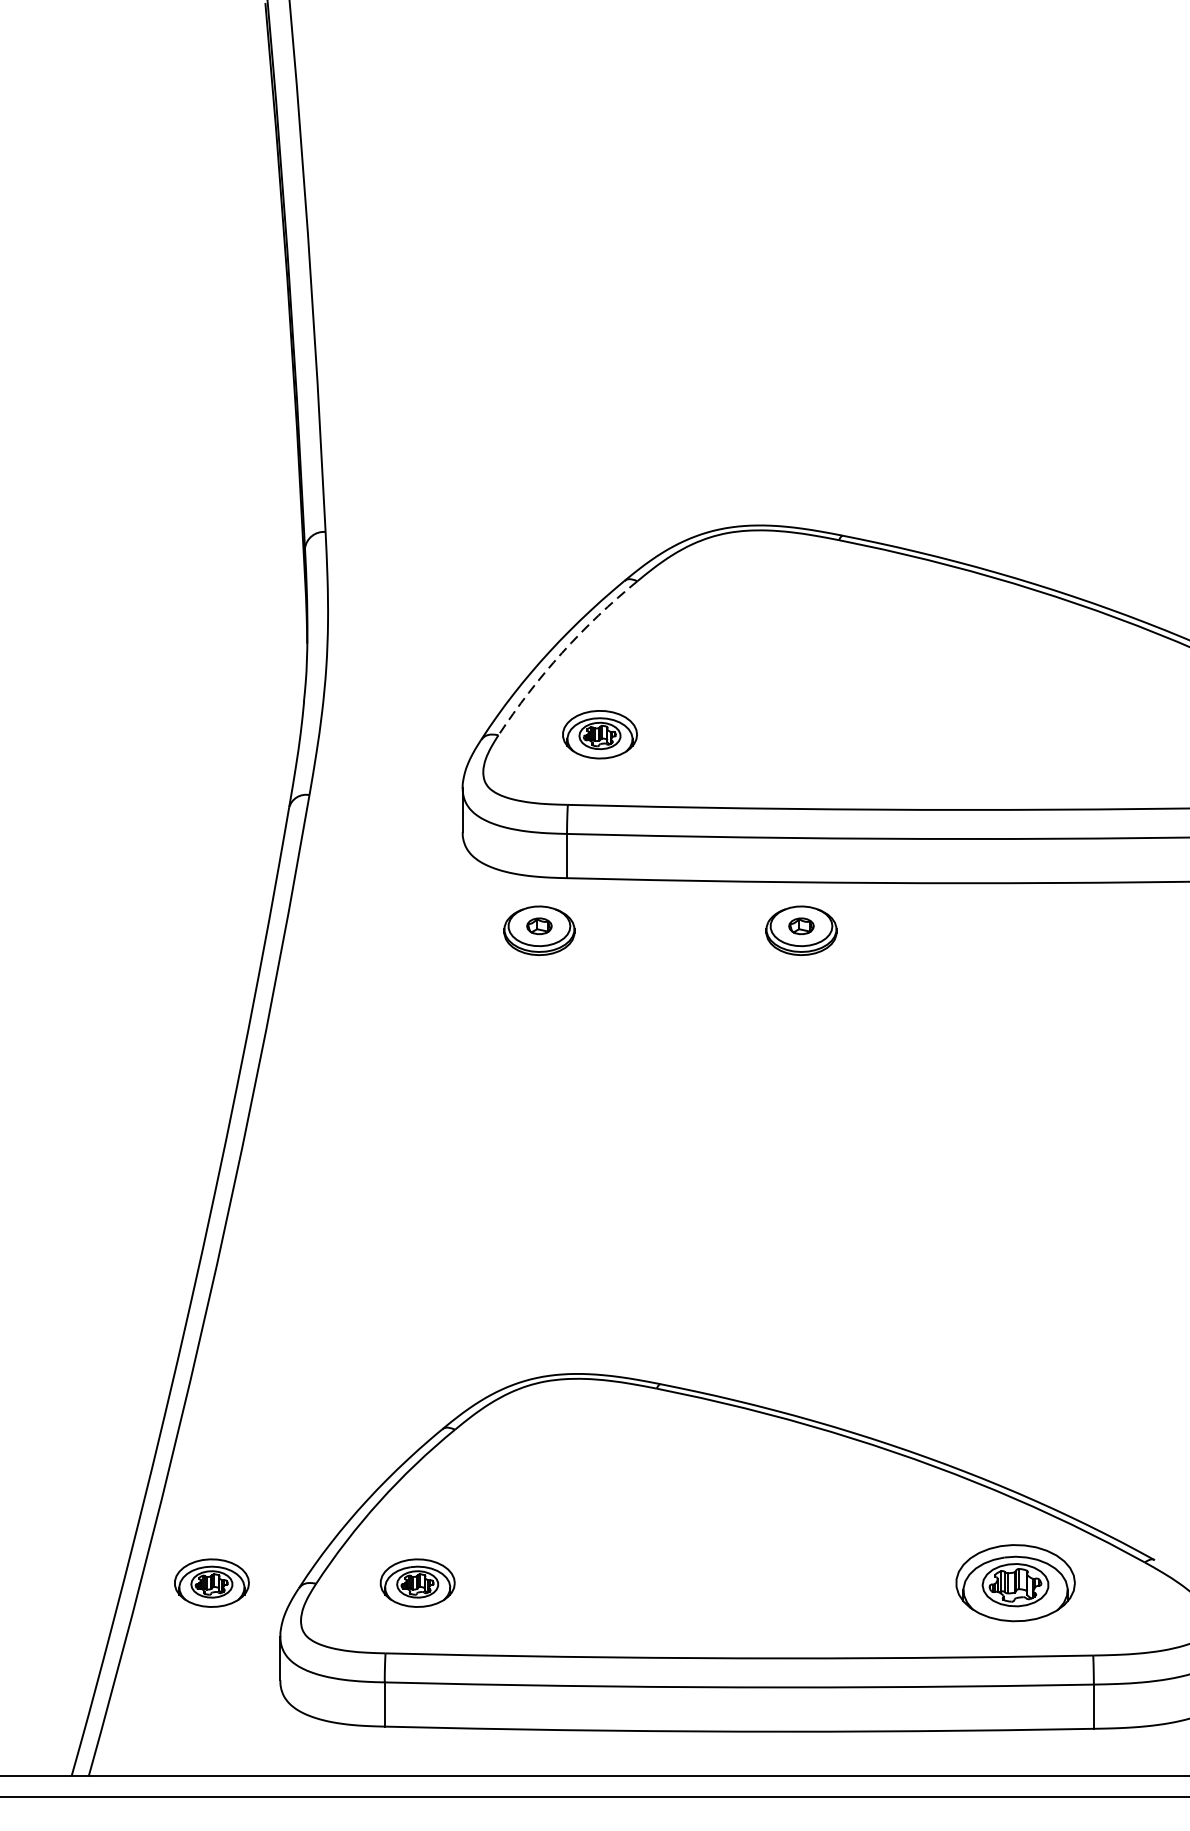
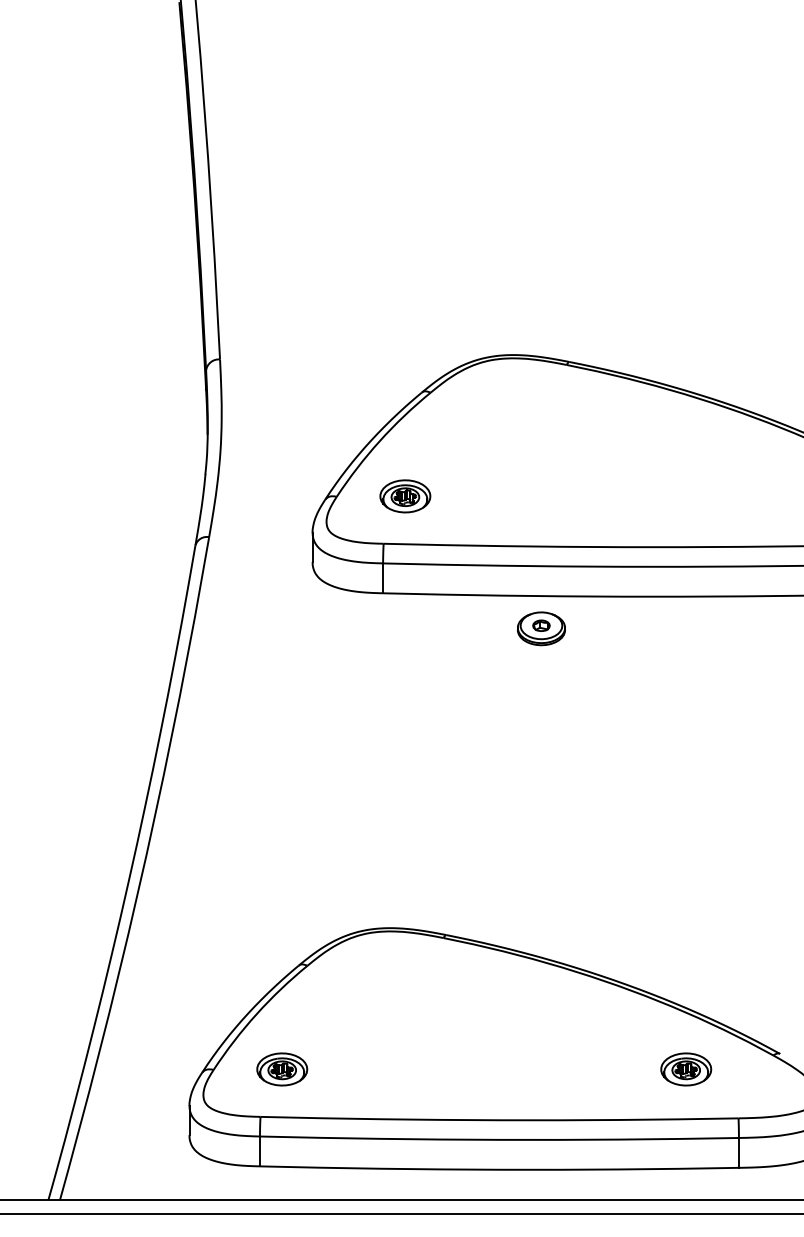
arc: (561, 653) -> (379, 441), dashed -> solid
part: (539, 930) -> (364, 628), removed
part: (212, 1583) -> (143, 1069), removed
part: (1016, 1583) -> (686, 1069), size x0.62

